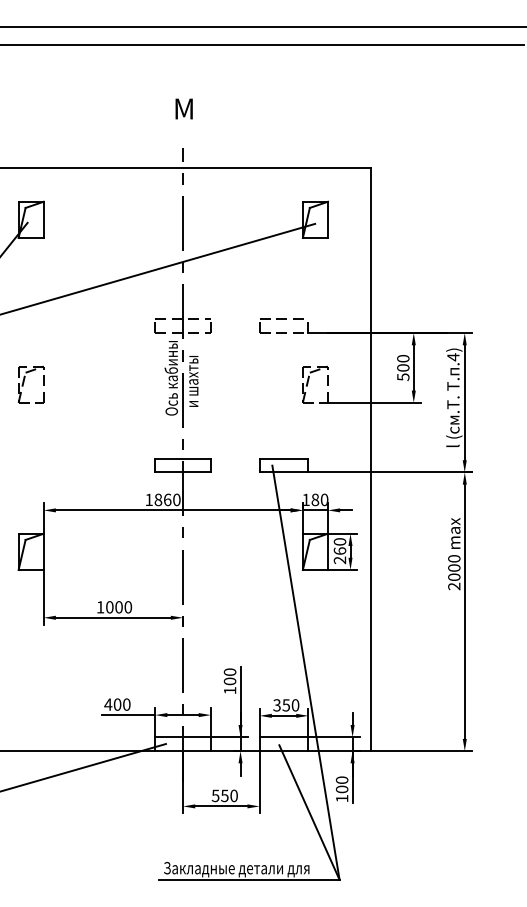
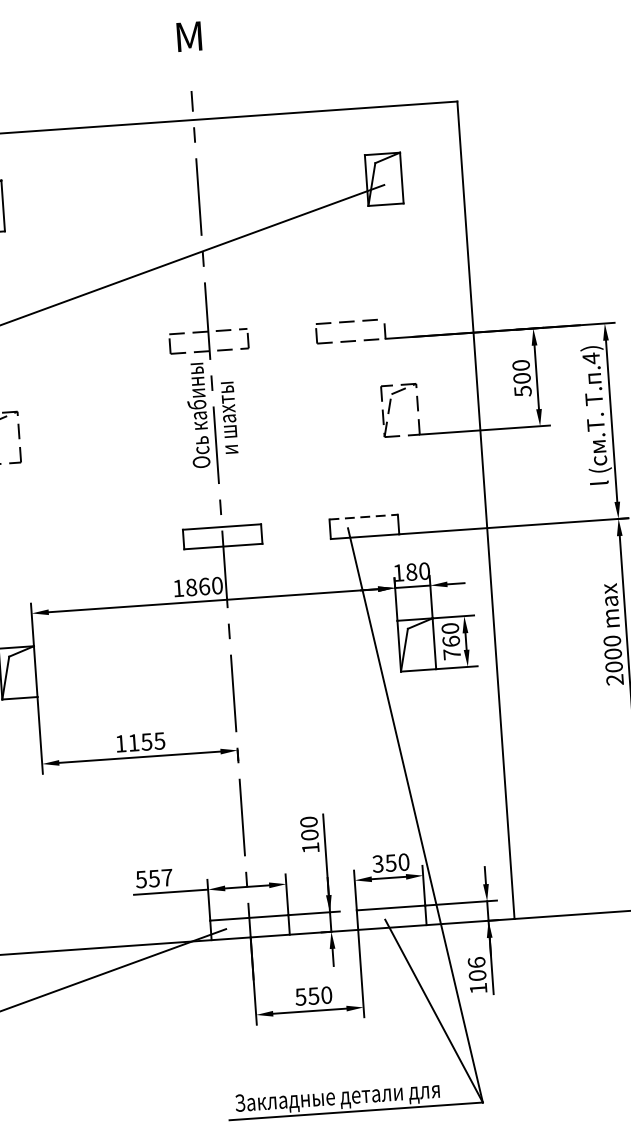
line: (284, 458) -> (364, 517), solid -> dashed
text: (339, 560) -> (451, 654), 260 -> 760
text: (119, 607) -> (147, 742), 1000 -> 1155
text: (117, 704) -> (154, 878), 400 -> 557
text: (342, 779) -> (477, 961), 100 -> 106

